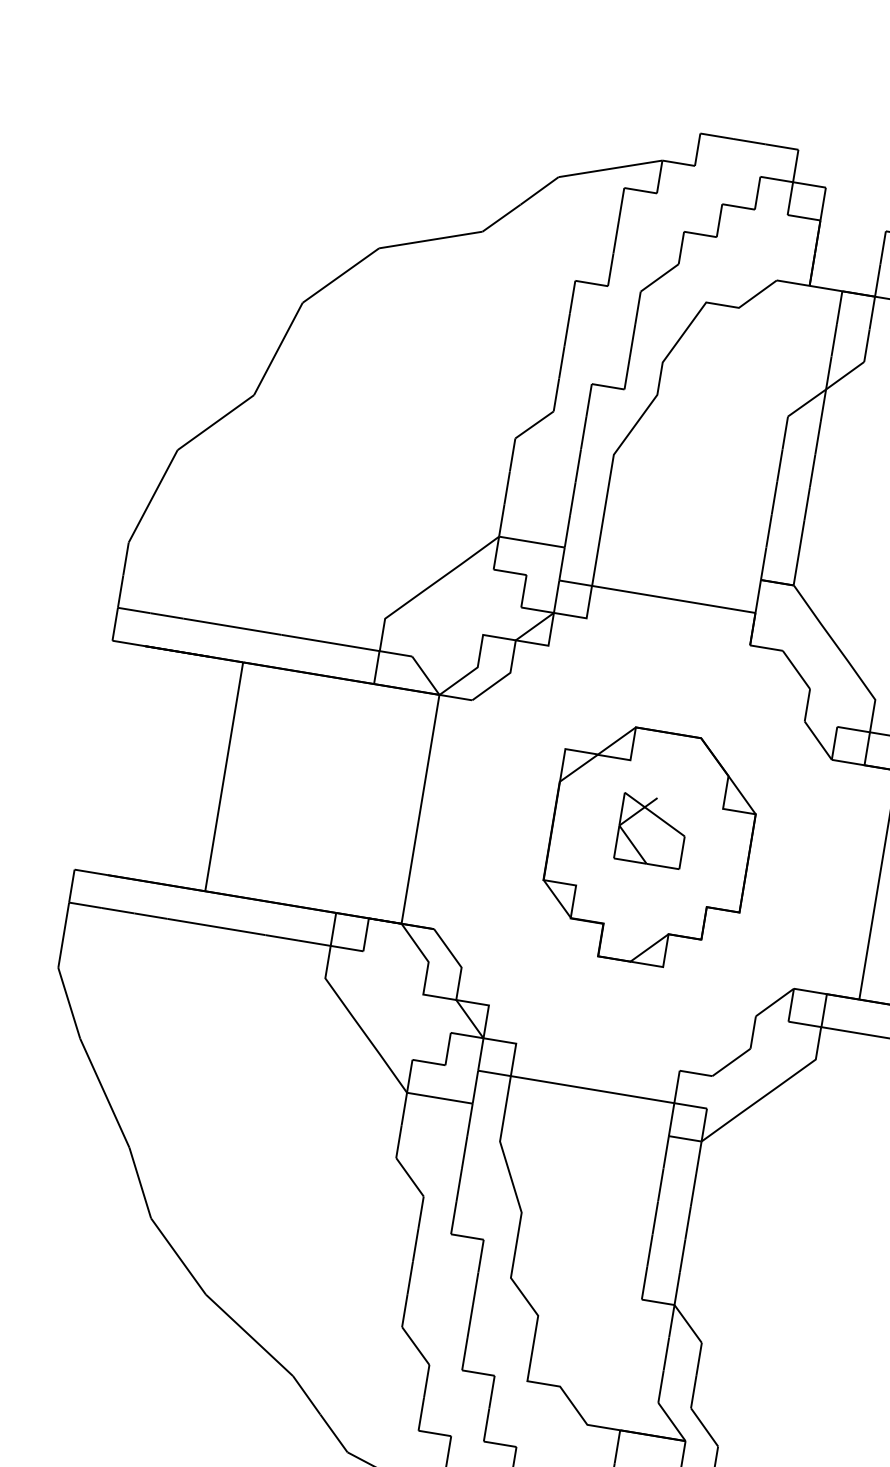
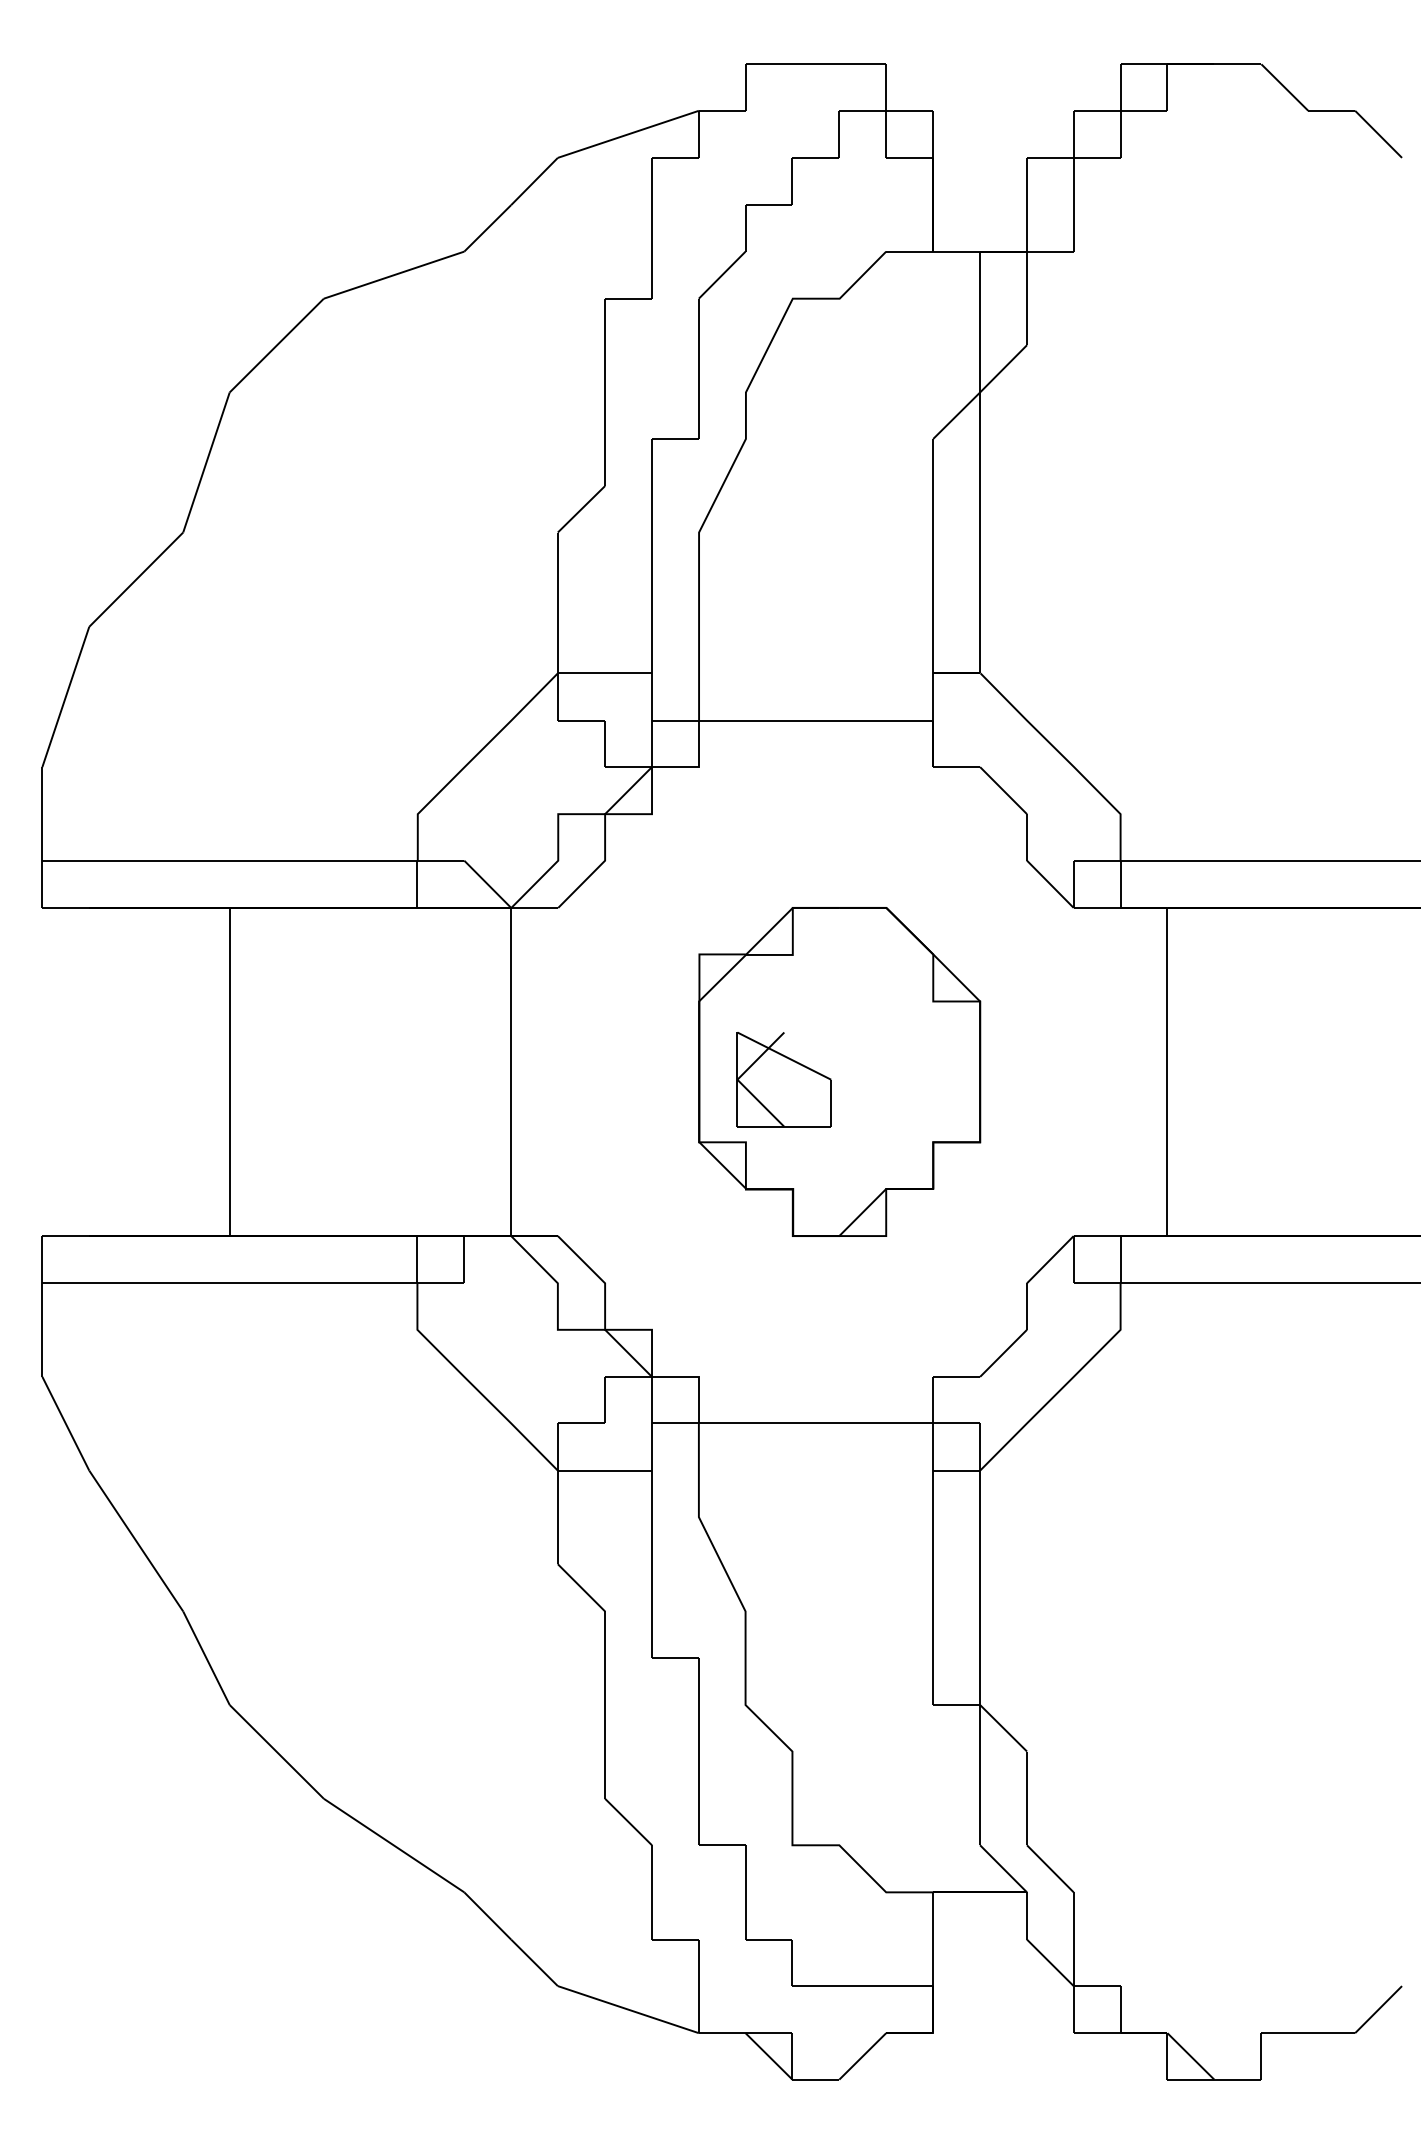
part: (651, 830) -> (783, 1079), moved

